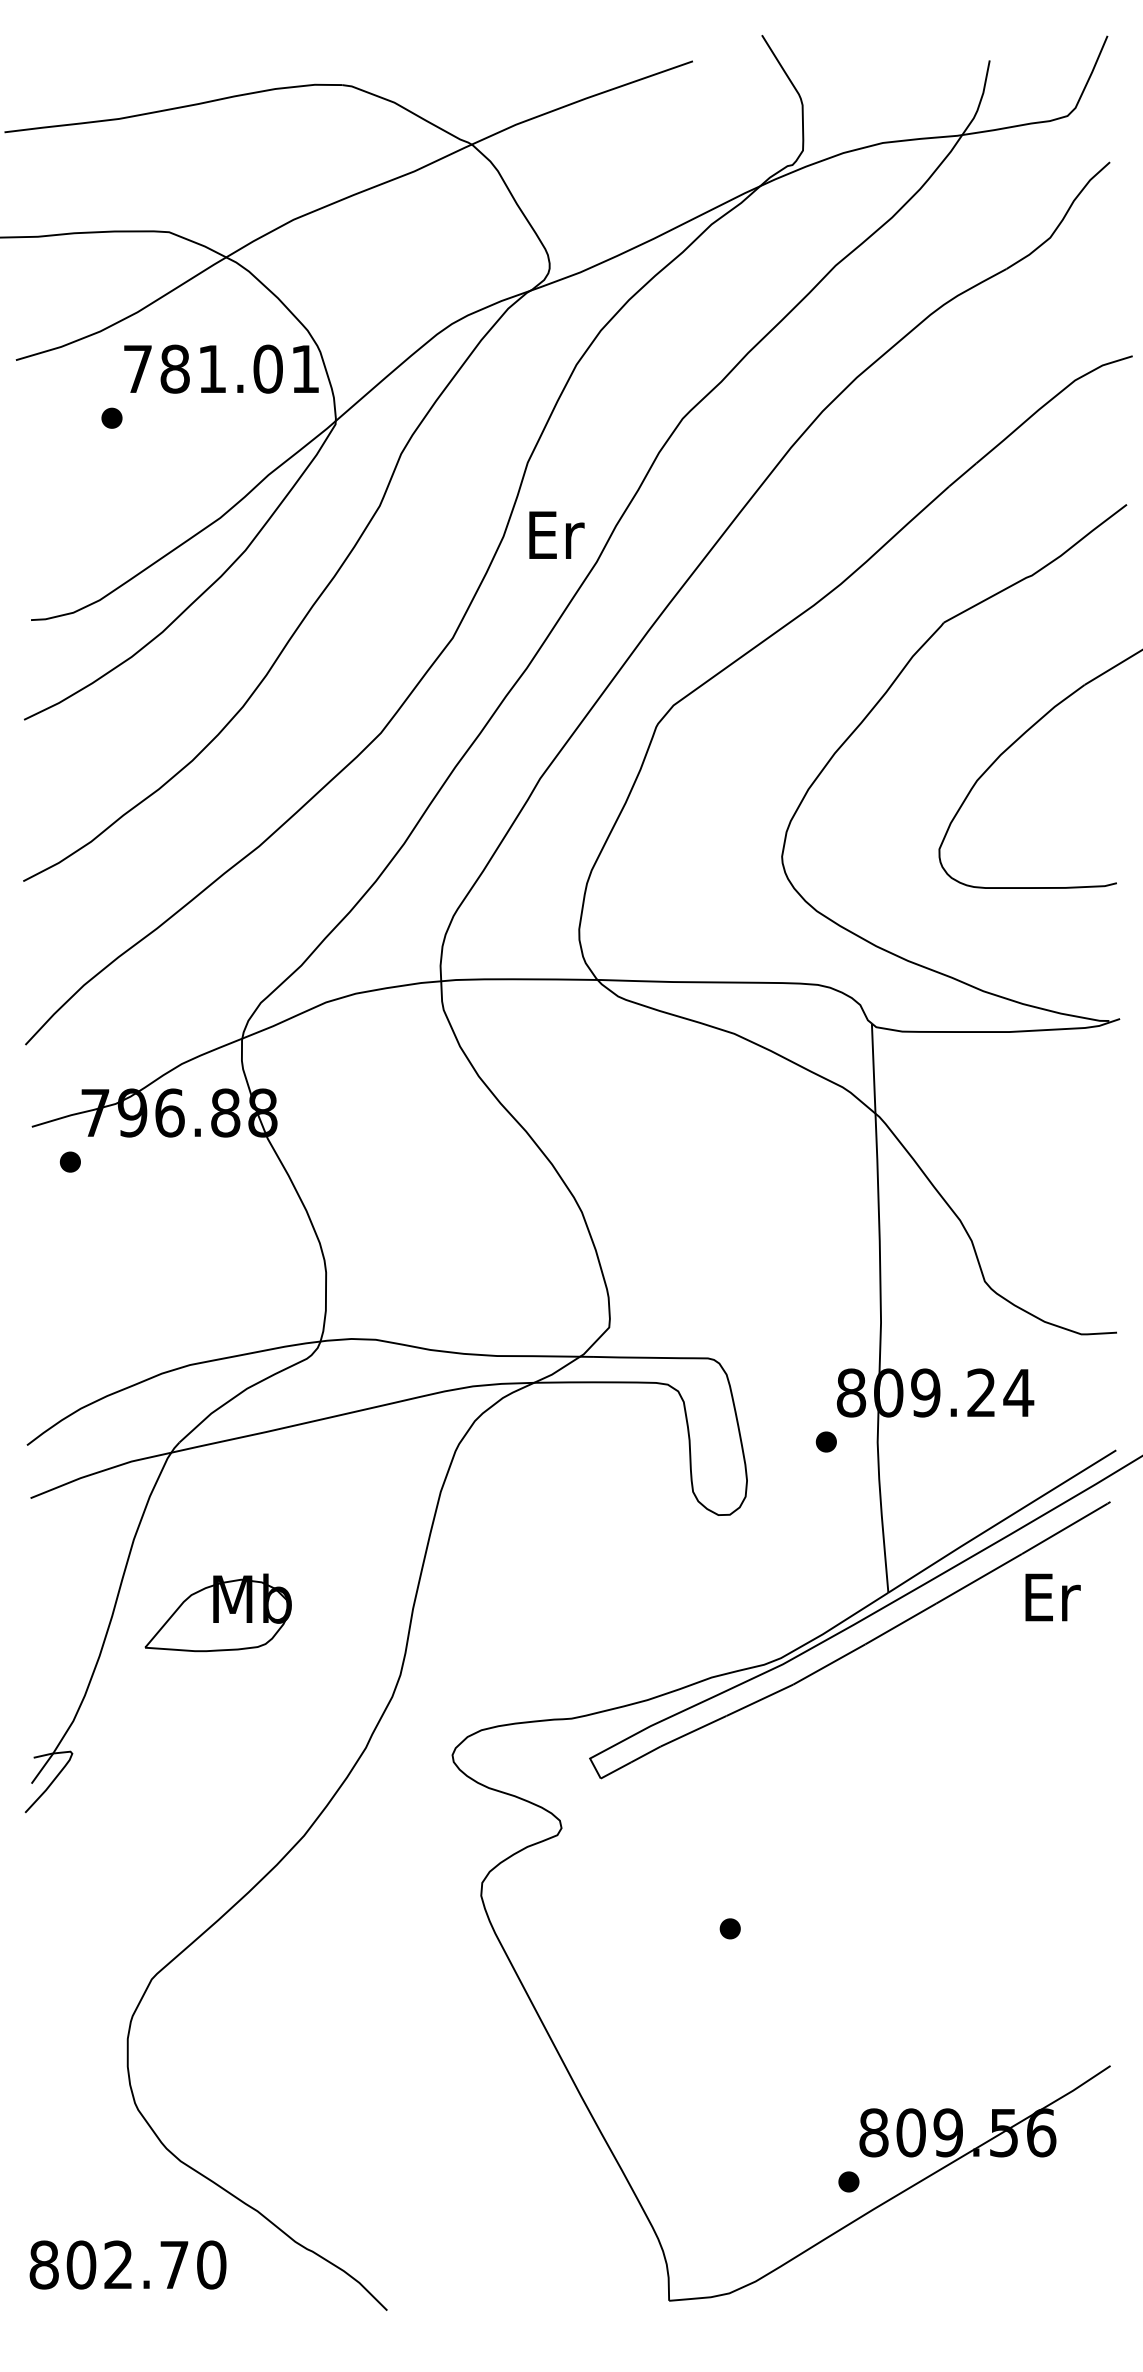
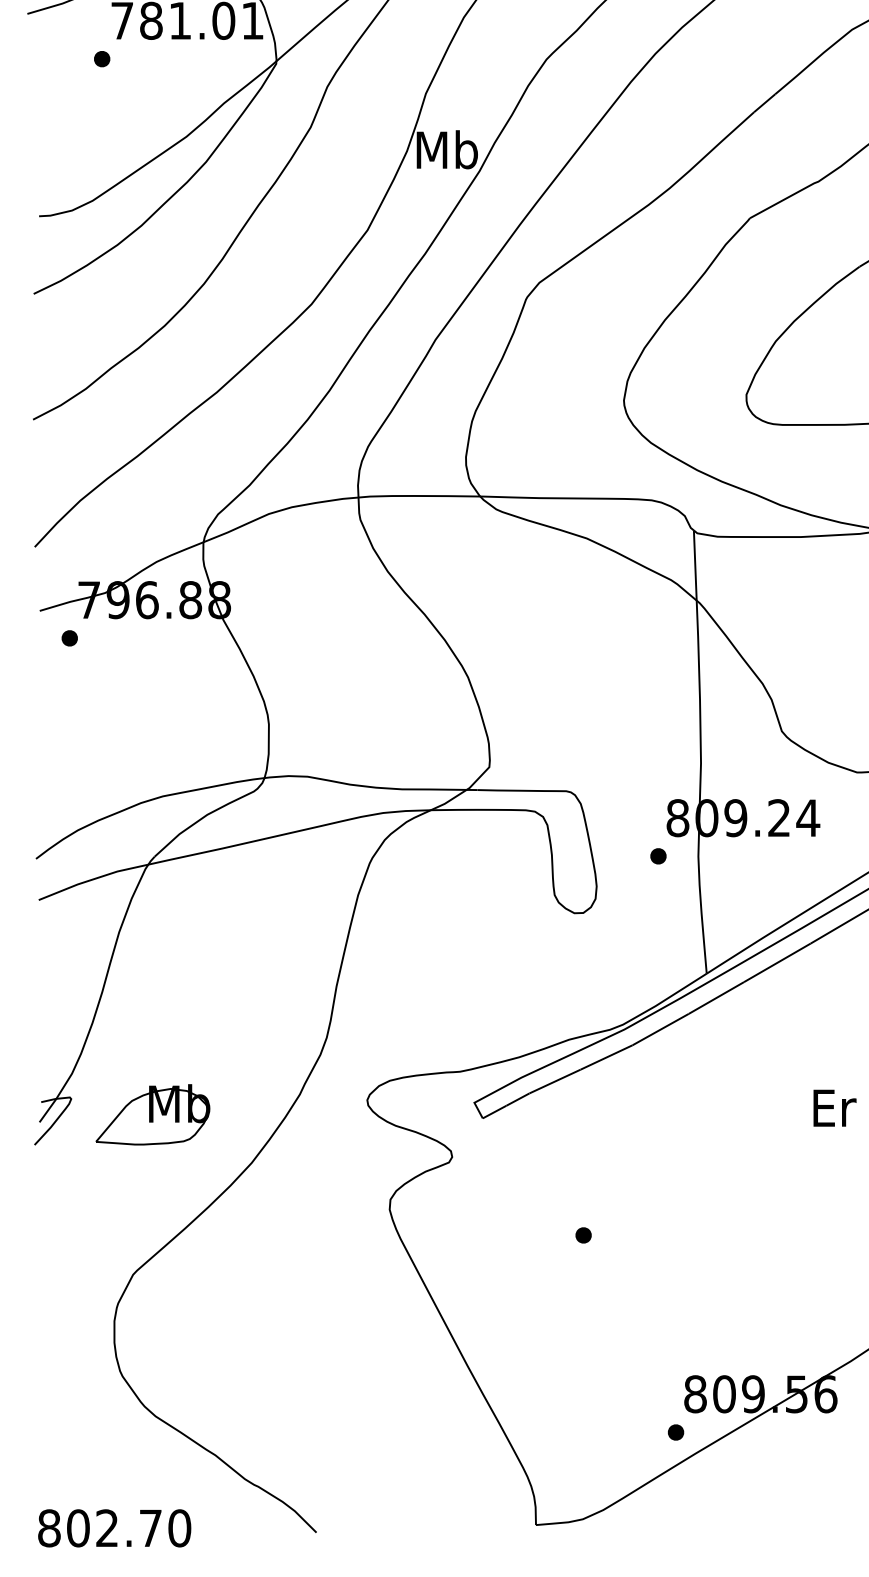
text: (555, 534) -> (447, 149), Er -> Mb
text: (1052, 1597) -> (834, 1108), moved
part: (217, 1612) -> (152, 1114), moved
text: (127, 2264) -> (114, 1527), moved

